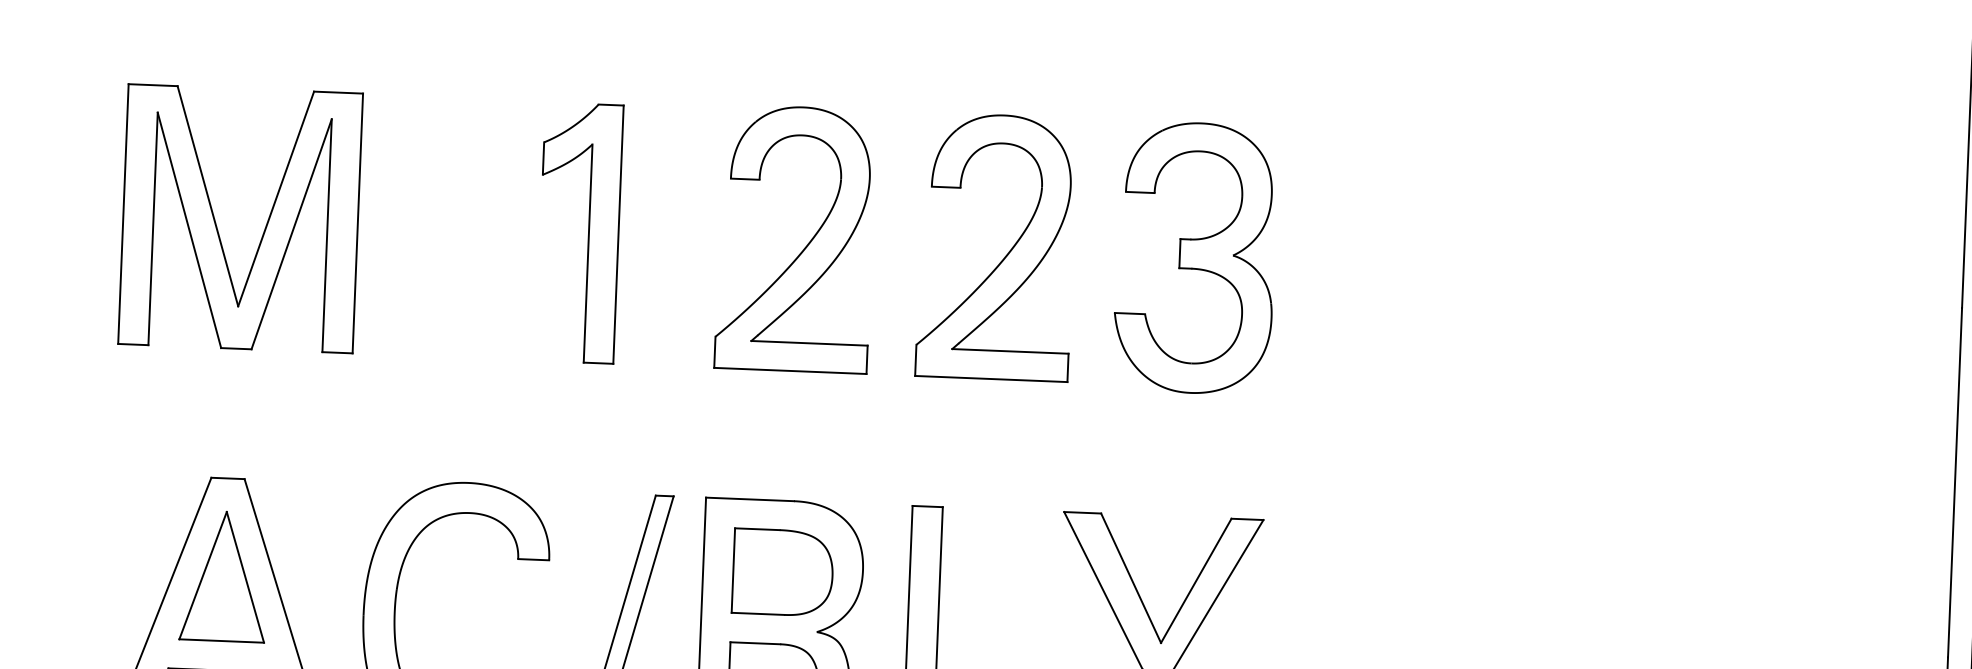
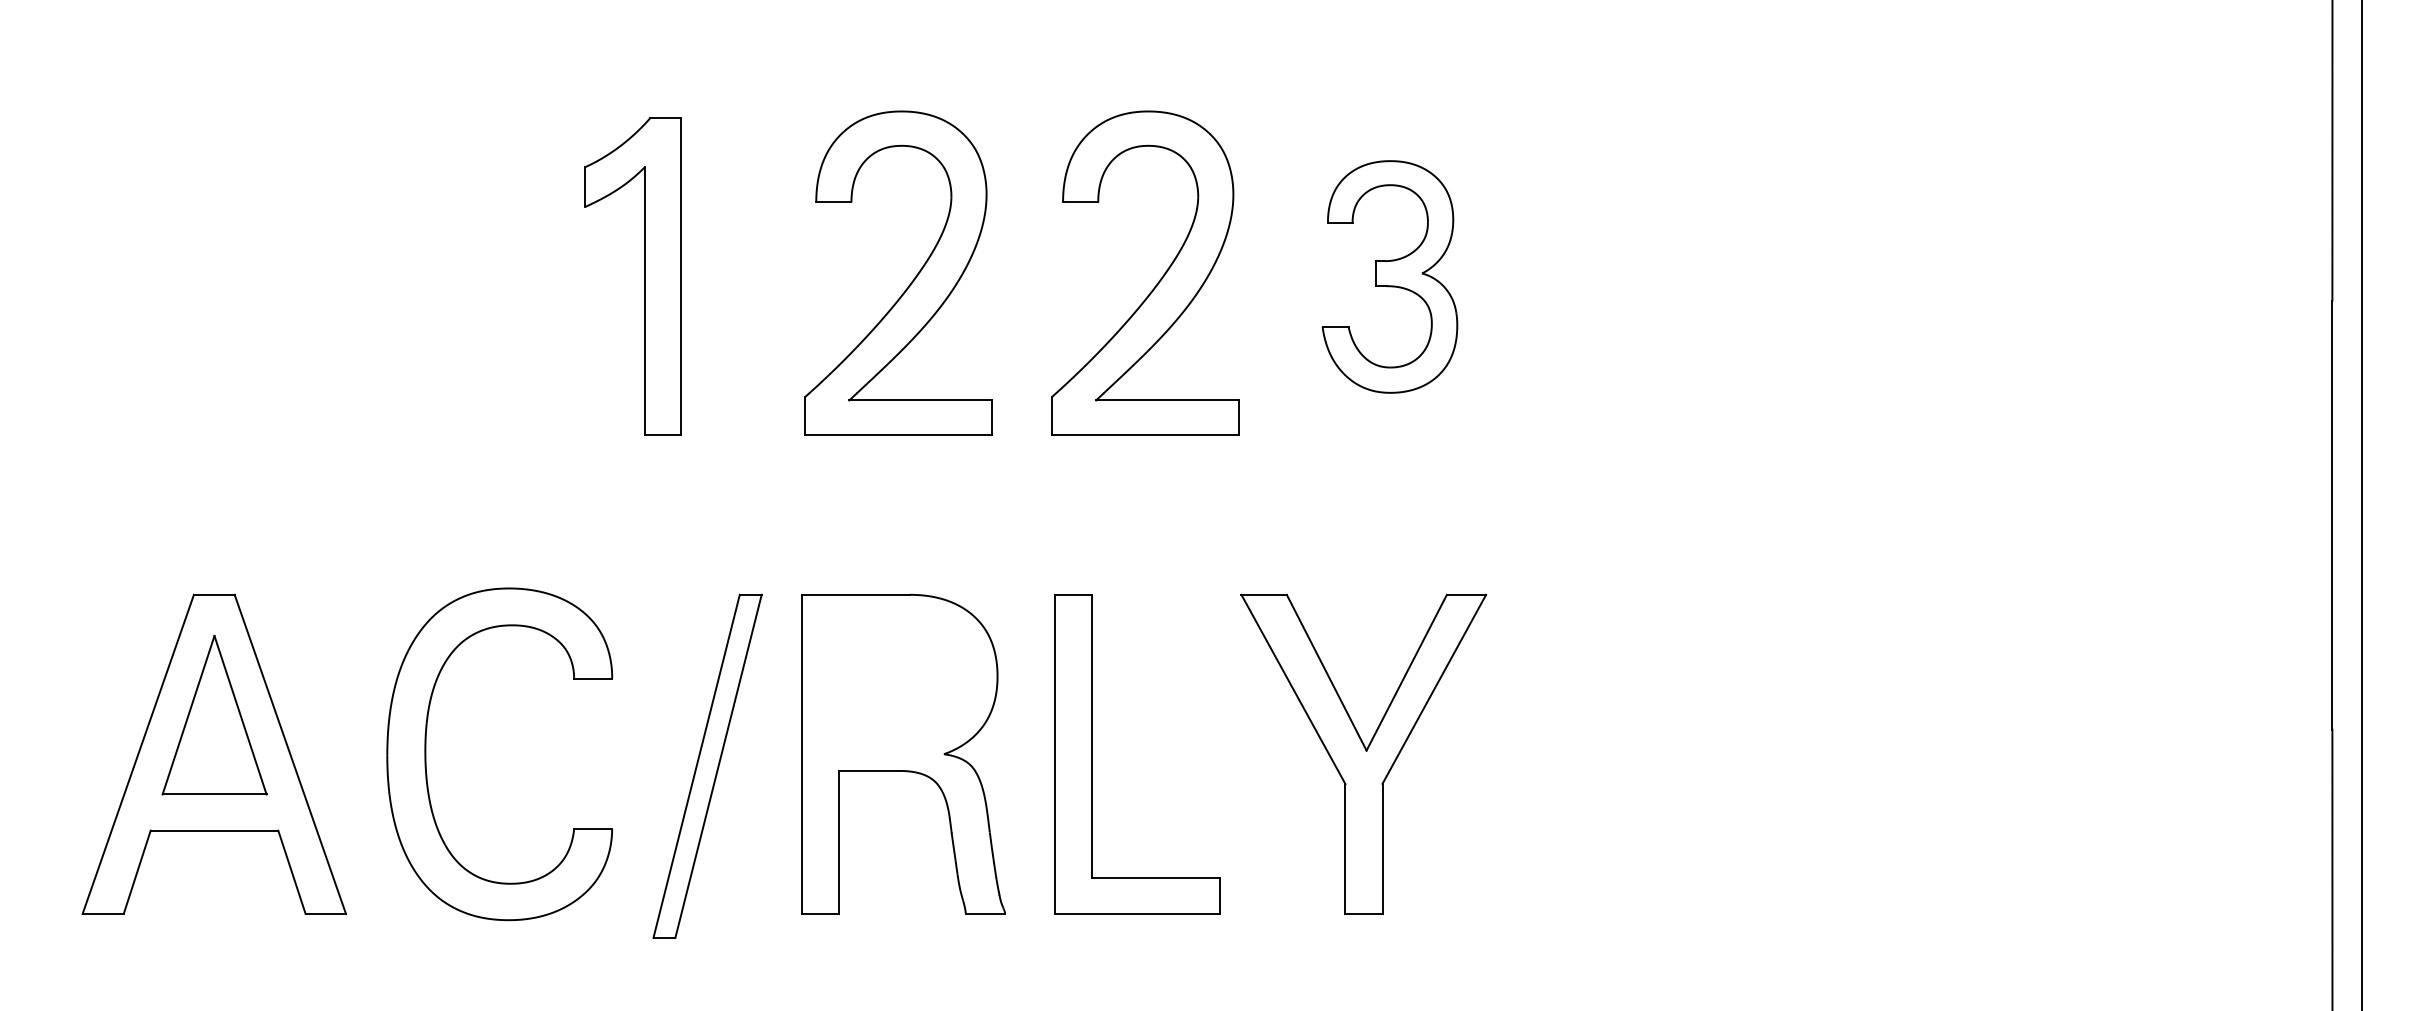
part: (217, 225) -> (188, 285), removed
part: (1195, 257) -> (1389, 276), size x0.7
part: (782, 572) -> (899, 682), removed

